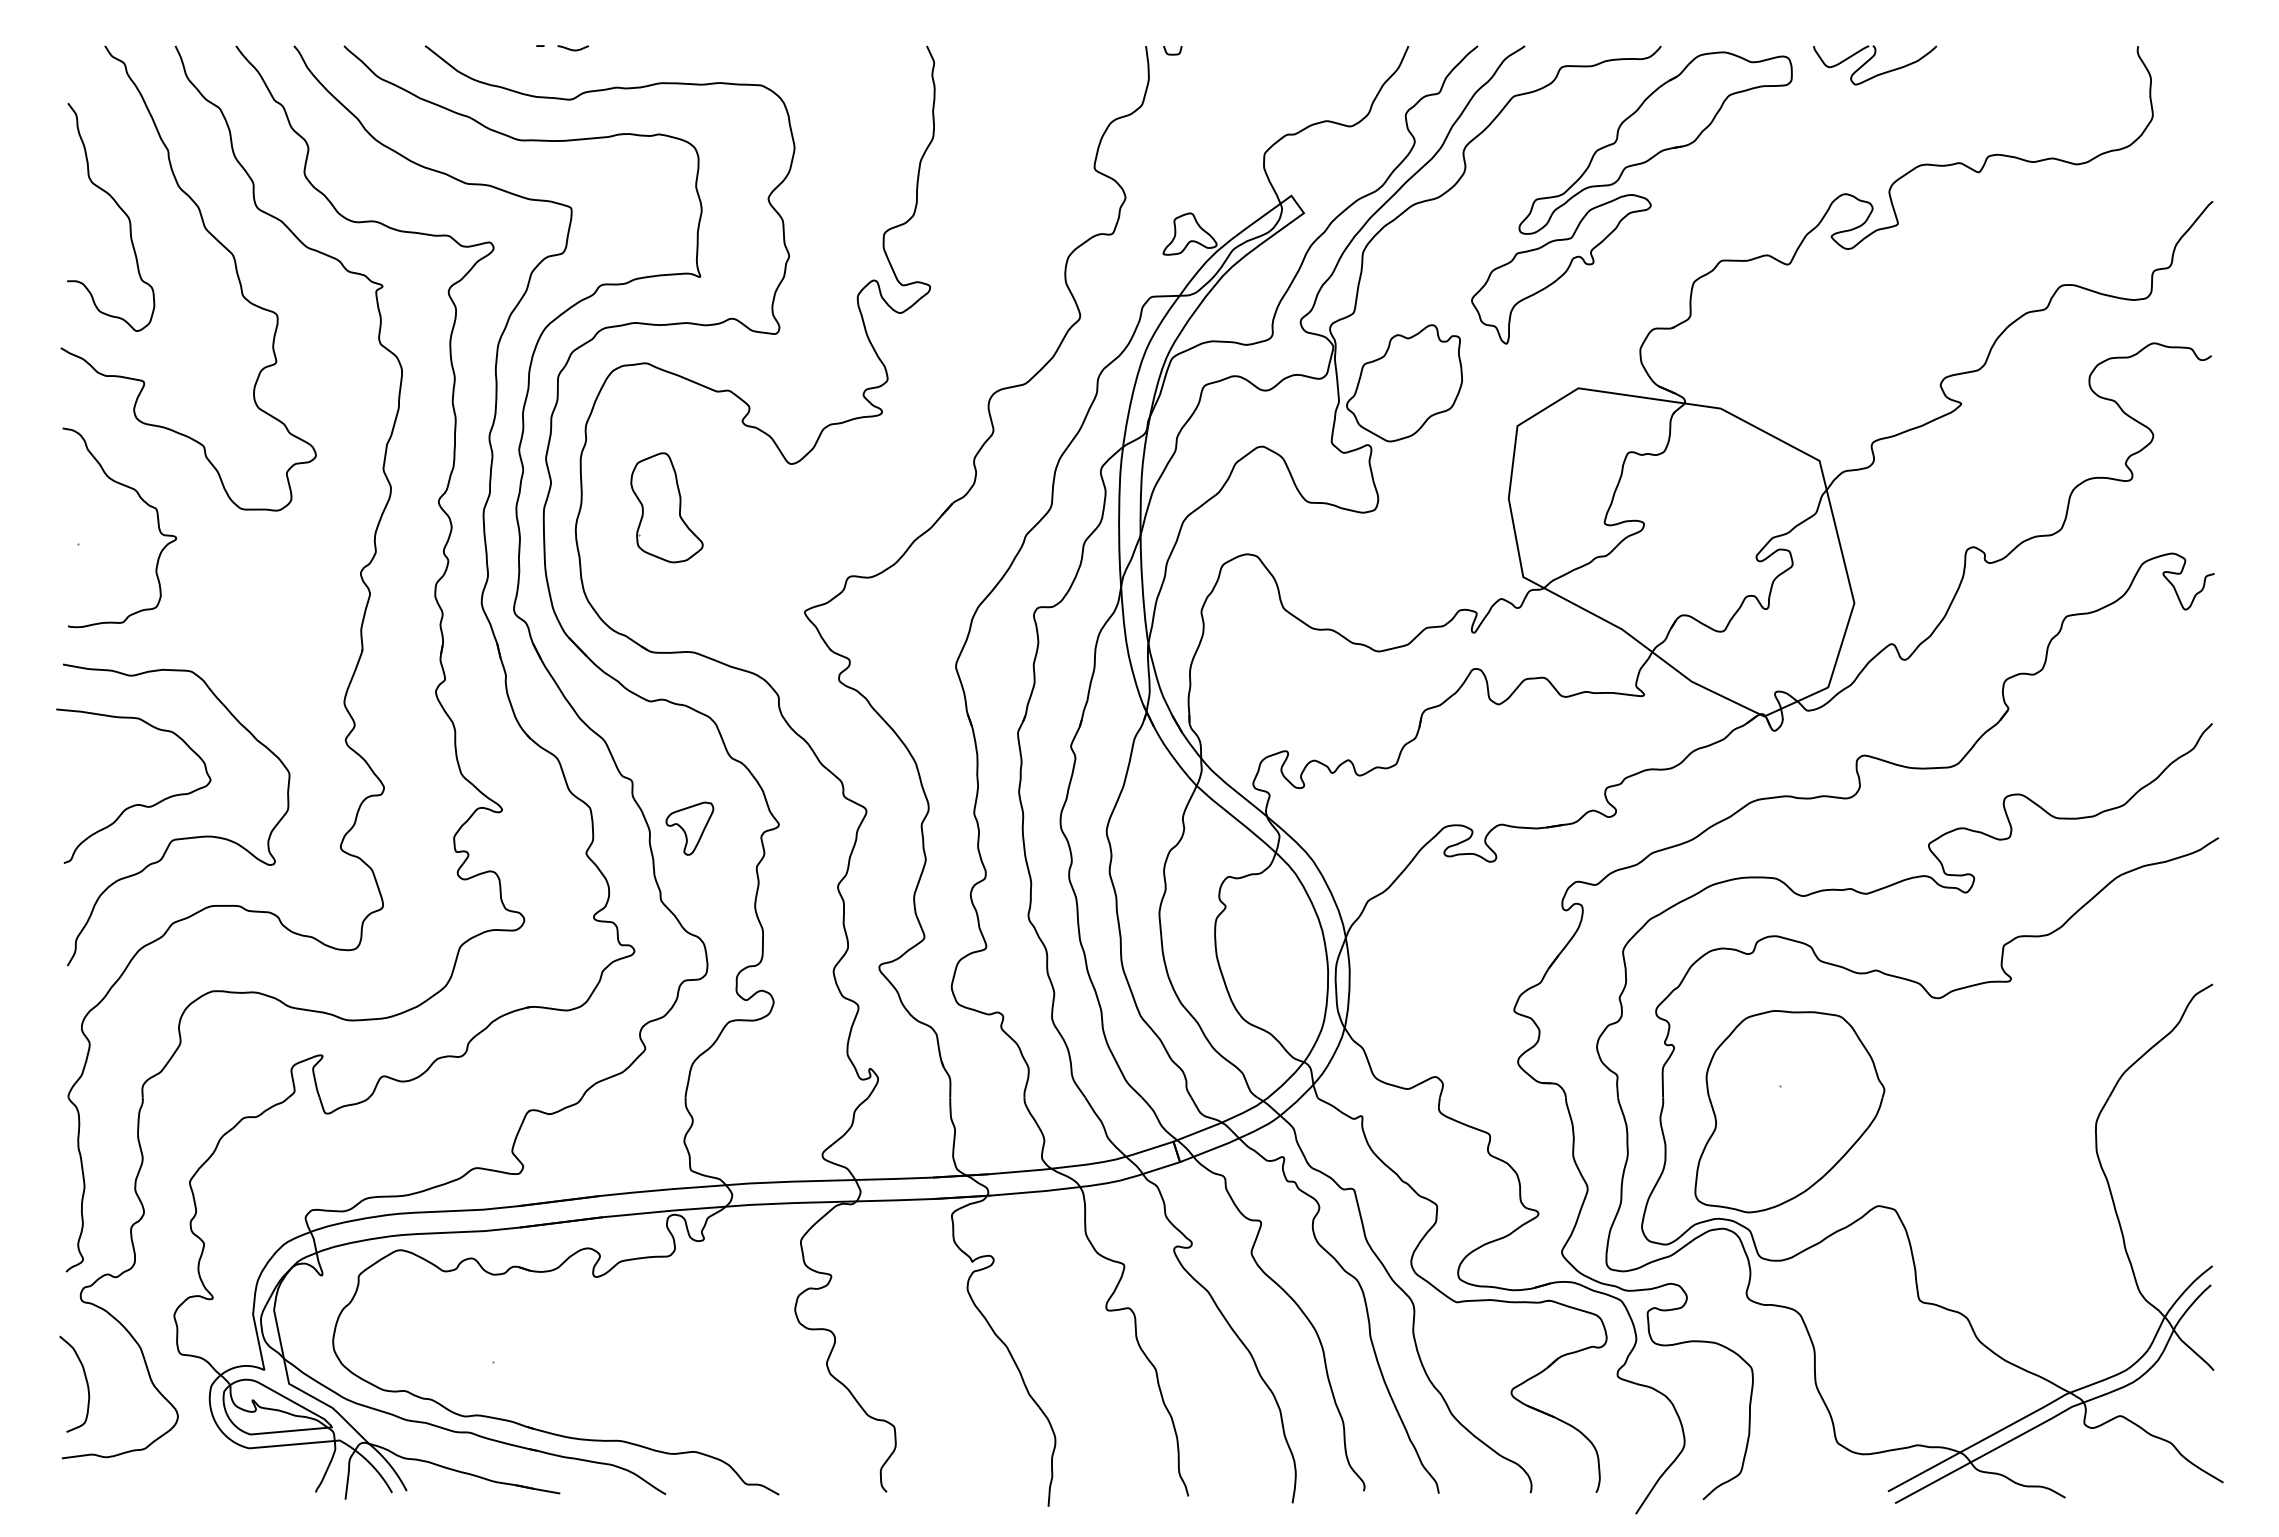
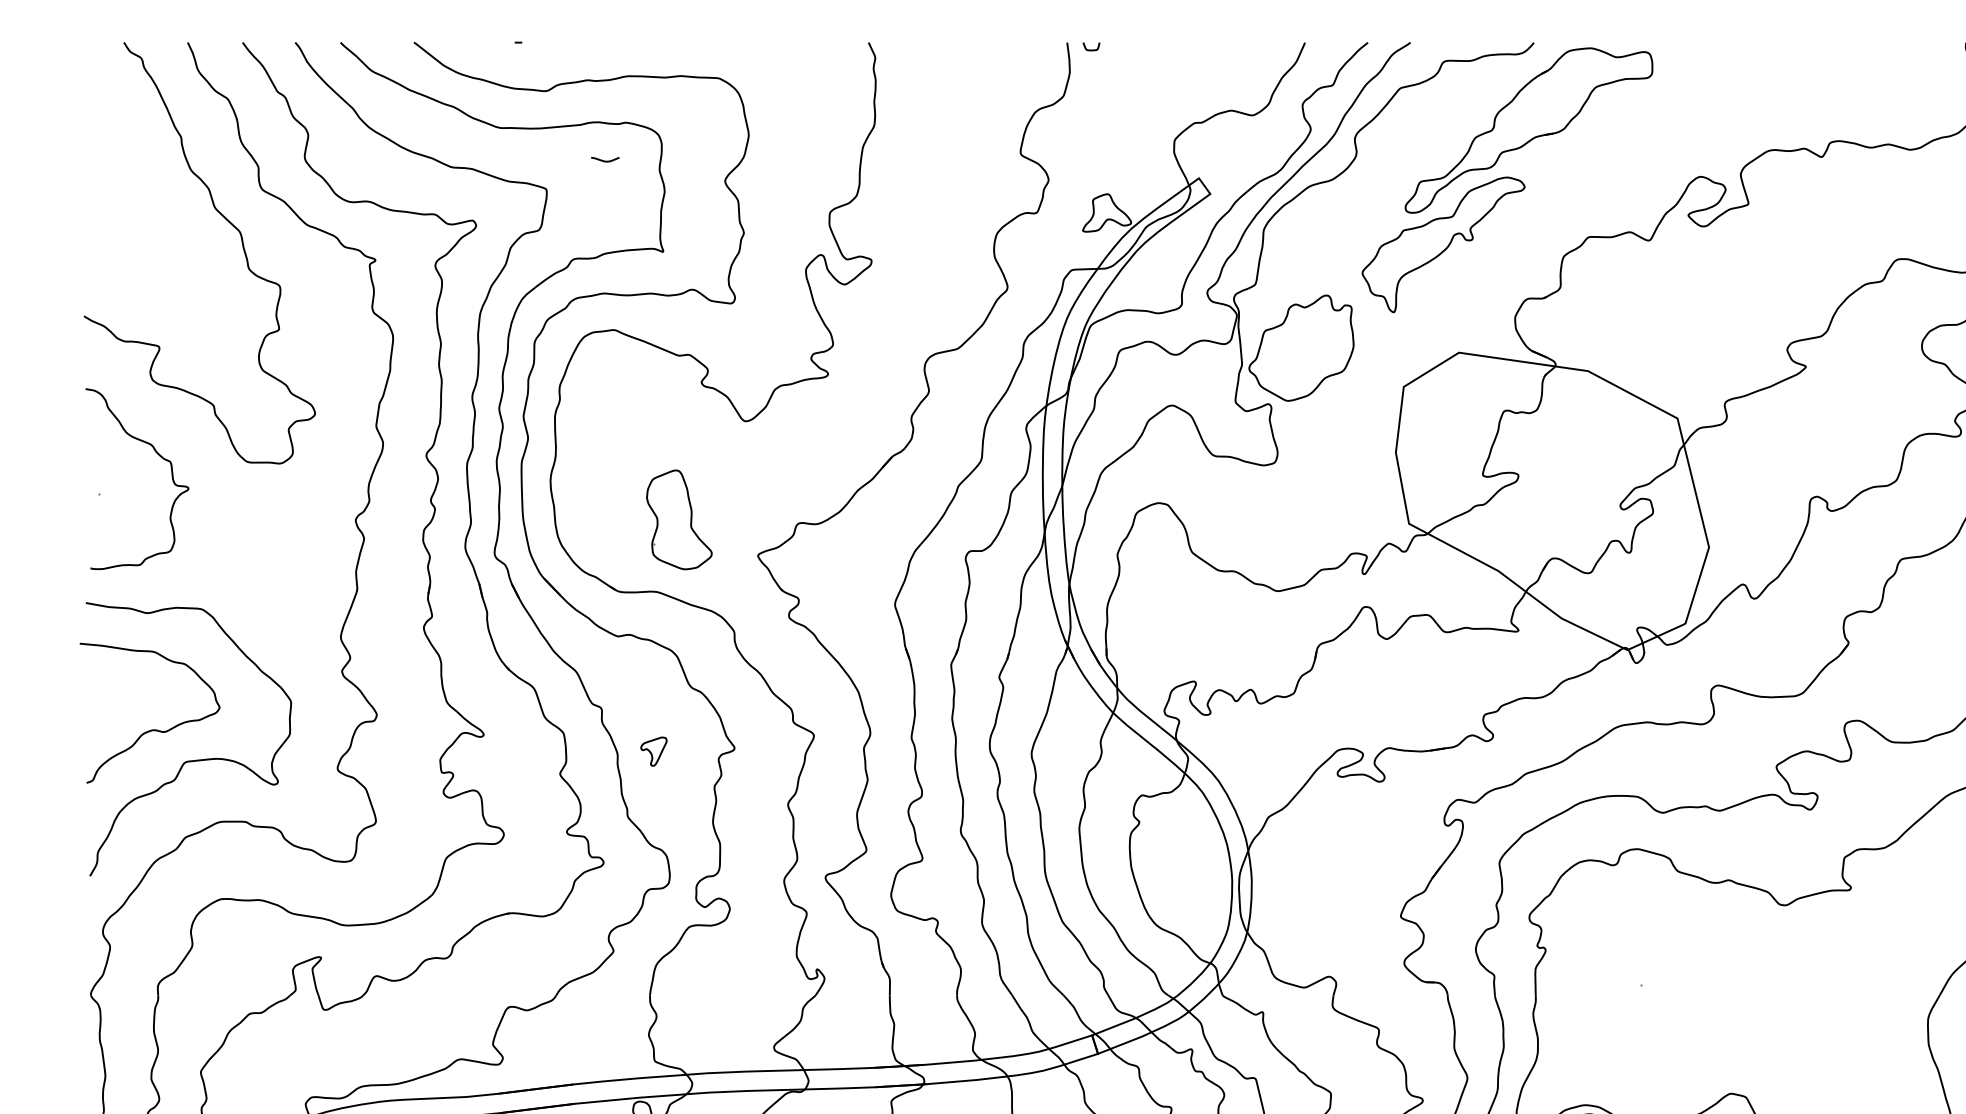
curve: (572, 49) -> (604, 160), moved
part: (1870, 60) -> (1723, 55), removed
curve: (119, 208) -> (137, 189), removed
part: (666, 507) -> (678, 519), moved
part: (689, 828) -> (653, 751), size x0.6
part: (1789, 1111) -> (1650, 1007), removed

